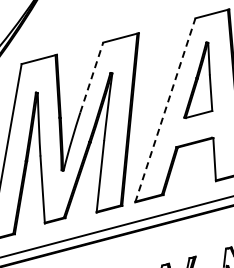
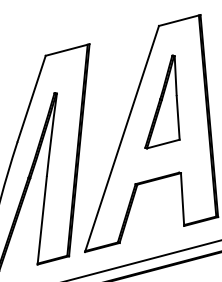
line: (91, 77) -> (31, 98), dashed -> solid
line: (165, 110) -> (122, 139), dashed -> solid

